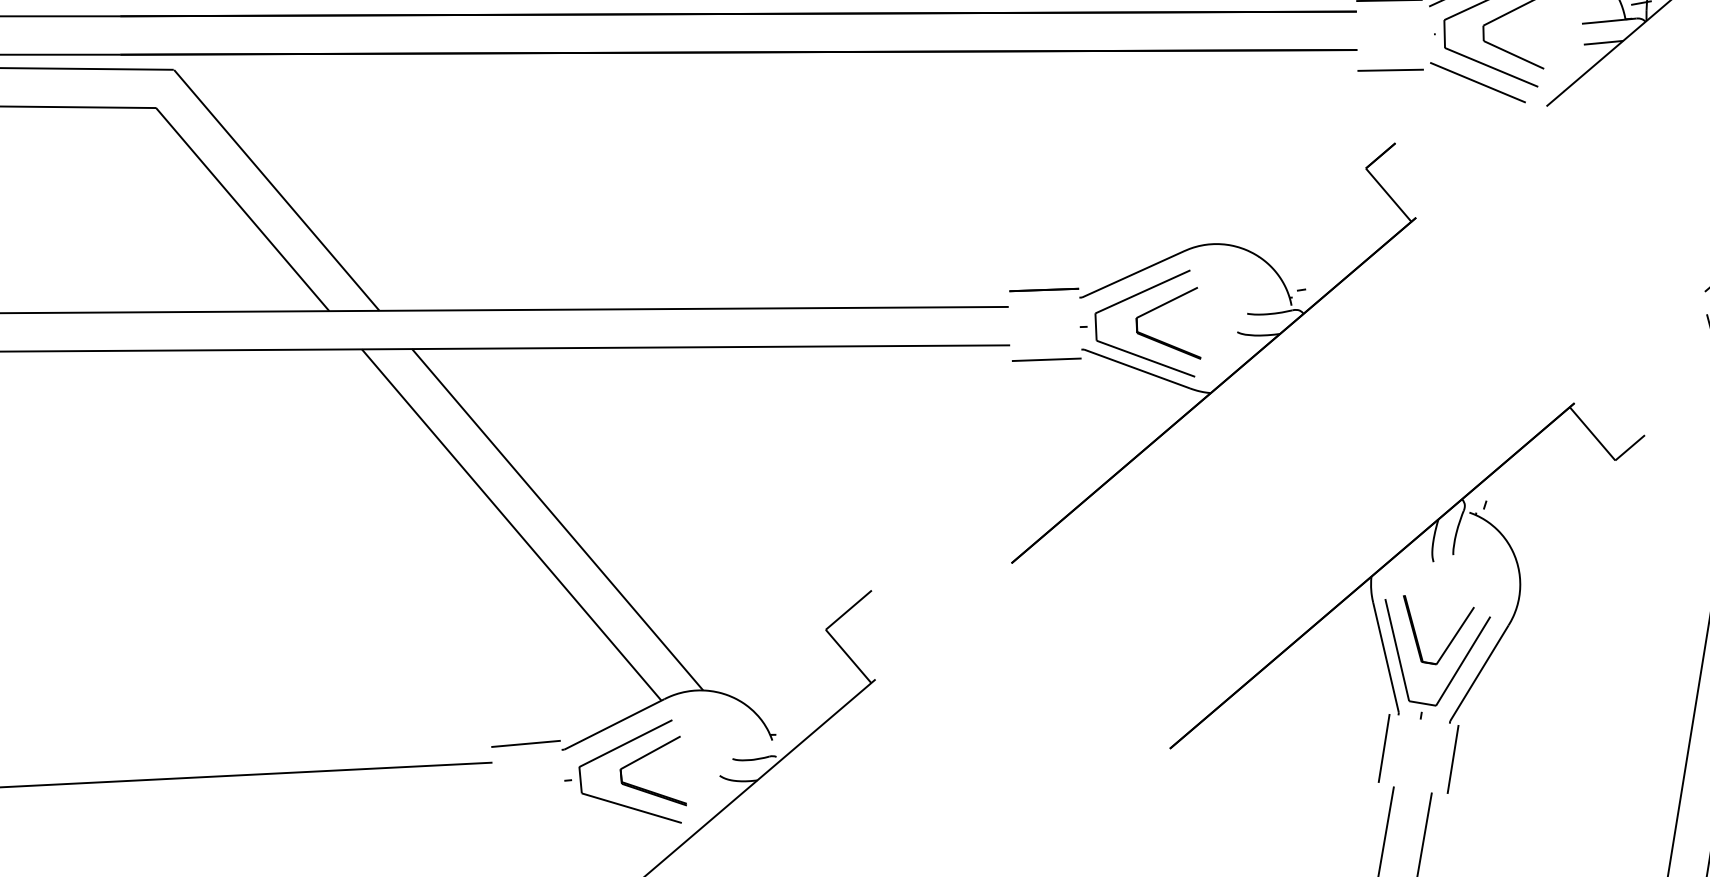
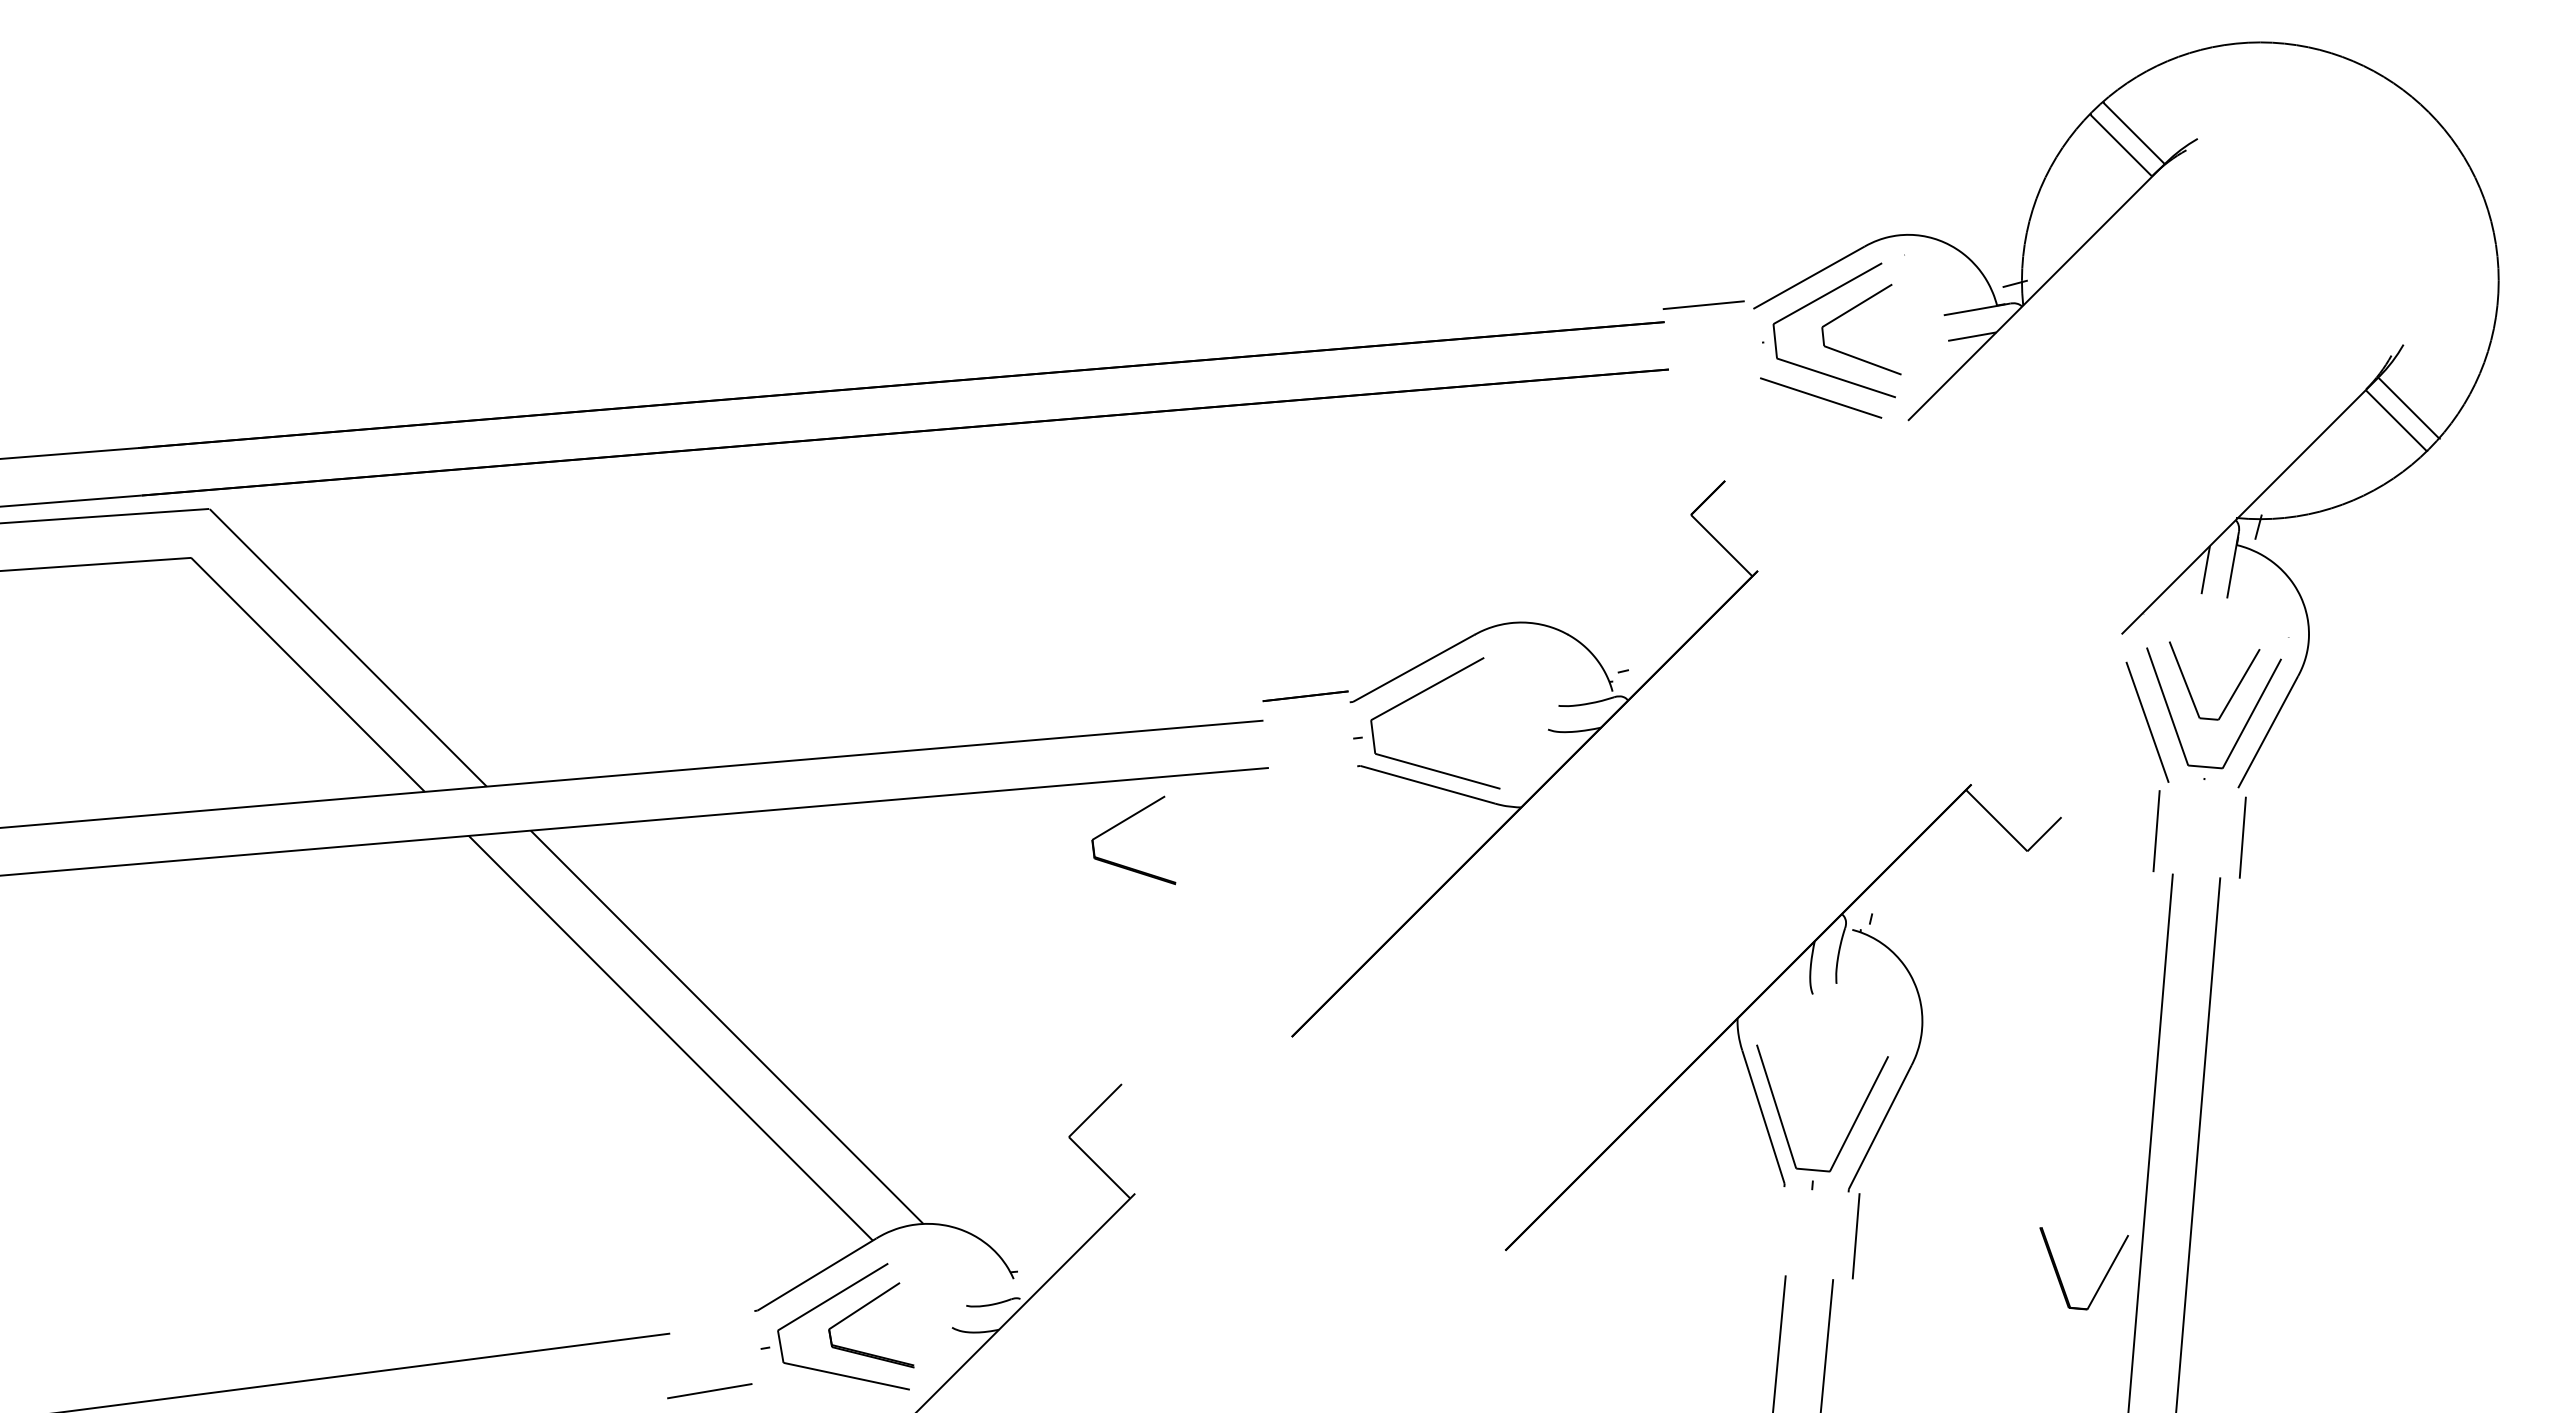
line: (1390, 70) -> (1711, 391), removed
part: (1162, 305) -> (1123, 822), moved
line: (1046, 359) -> (1315, 781), removed
part: (1450, 641) -> (2102, 1279), moved
line: (525, 744) -> (709, 1391), moved
line: (1383, 748) -> (1769, 1229), removed

